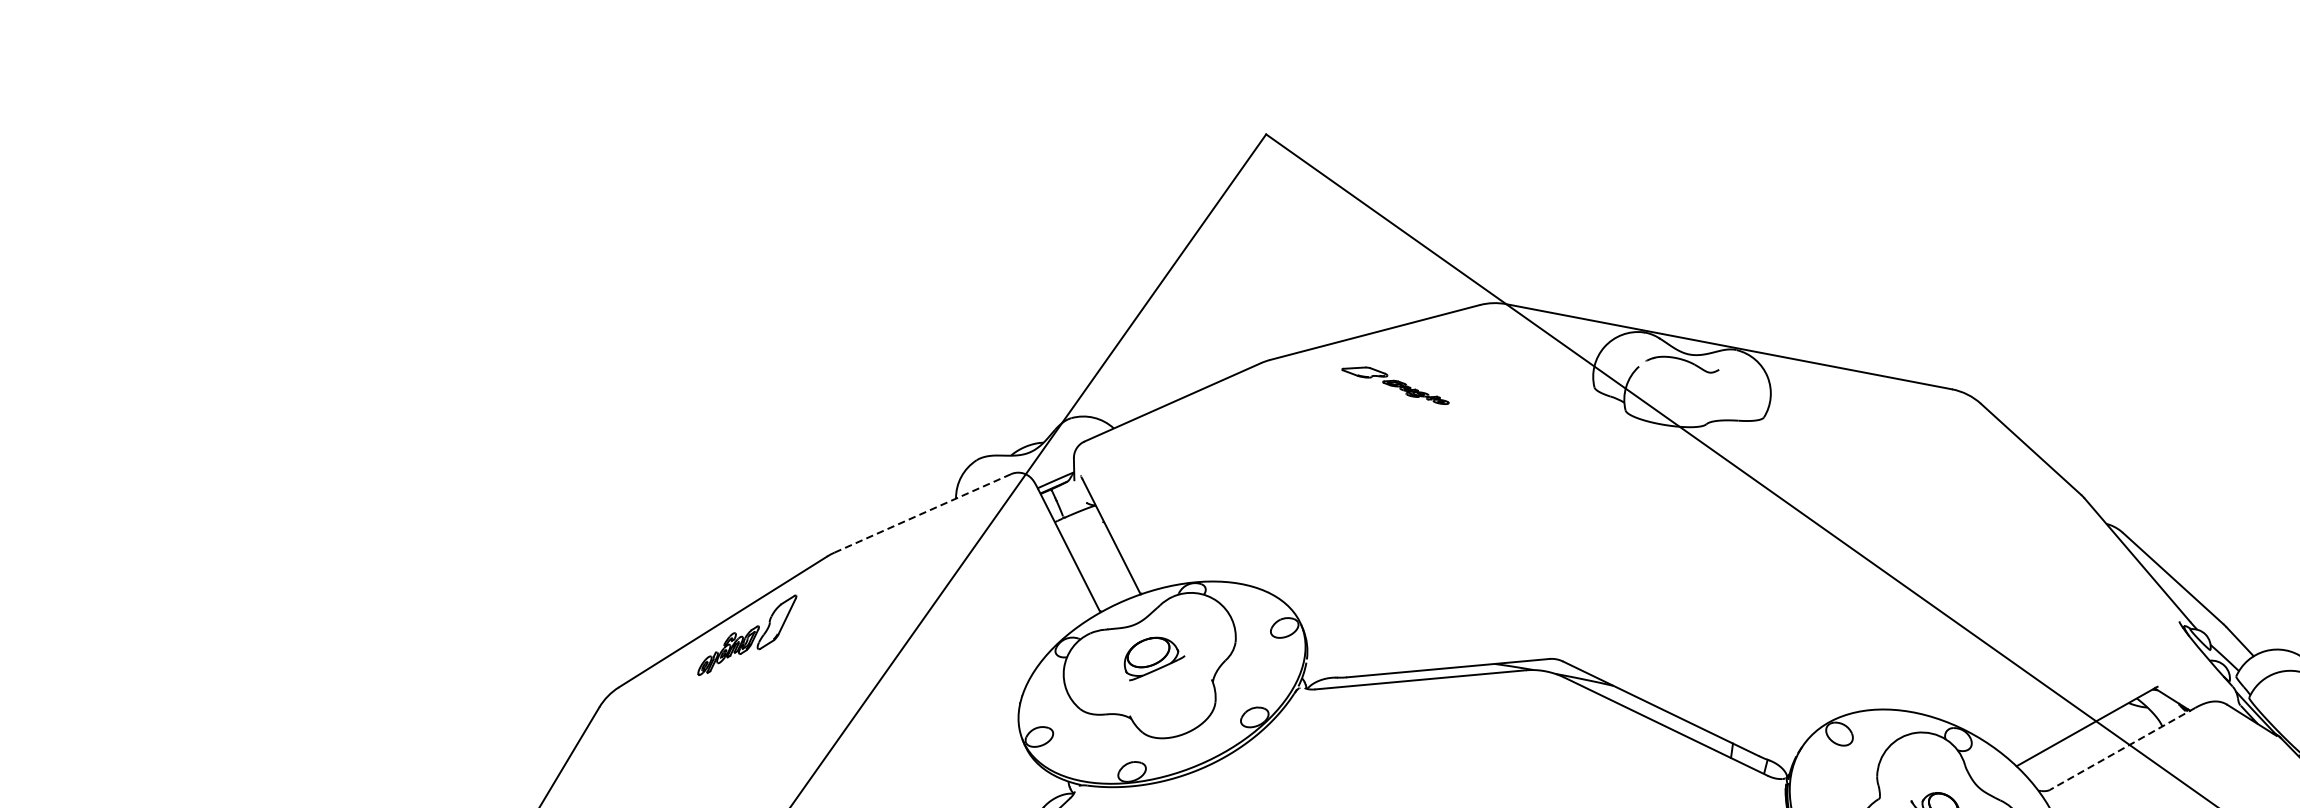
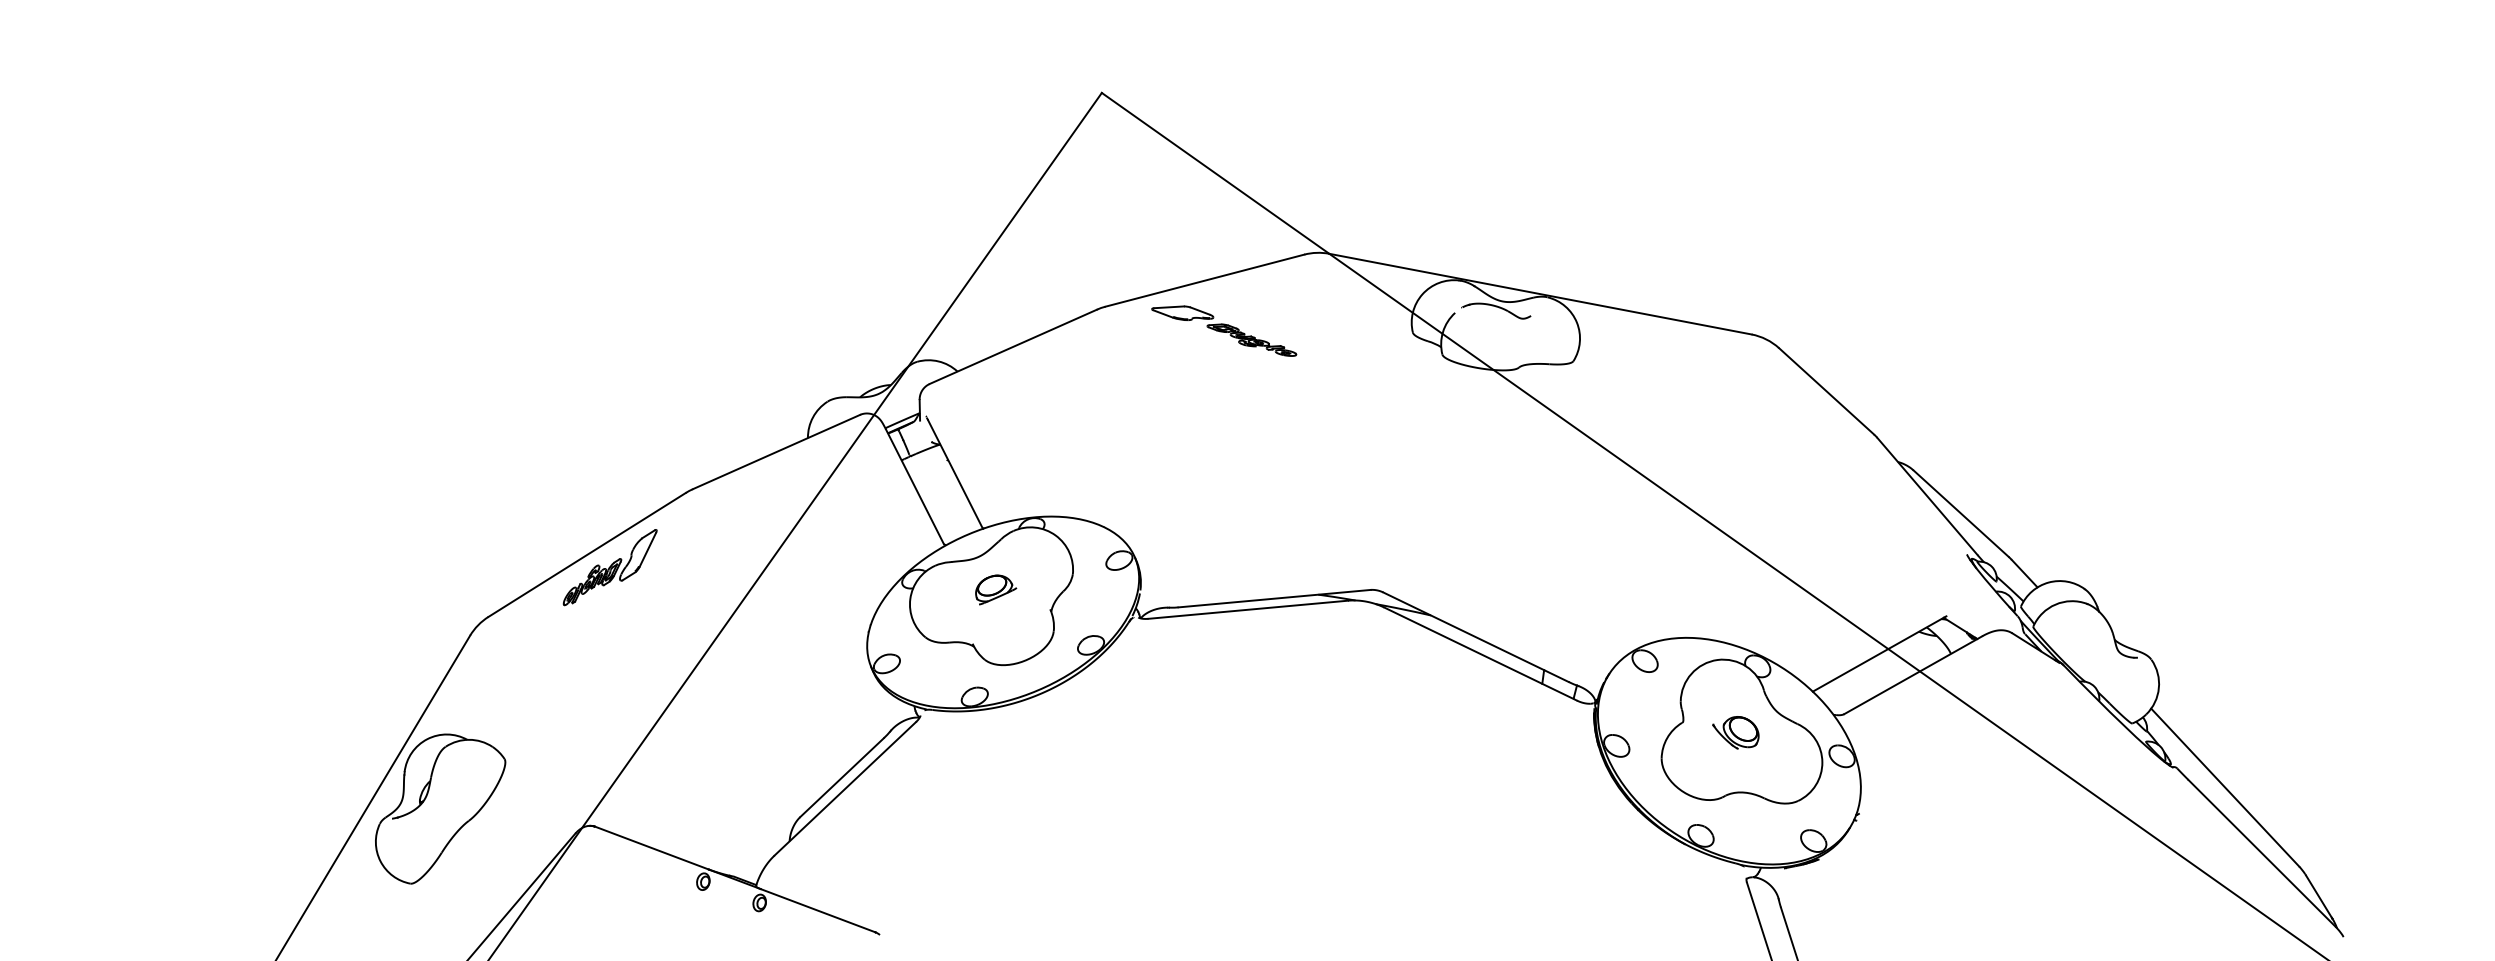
part: (1395, 385) -> (1224, 330), size x1.43
line: (922, 513) -> (776, 452), dashed -> solid
part: (1155, 658) -> (996, 589), size x0.71
line: (2121, 749) -> (1912, 675), dashed -> solid

